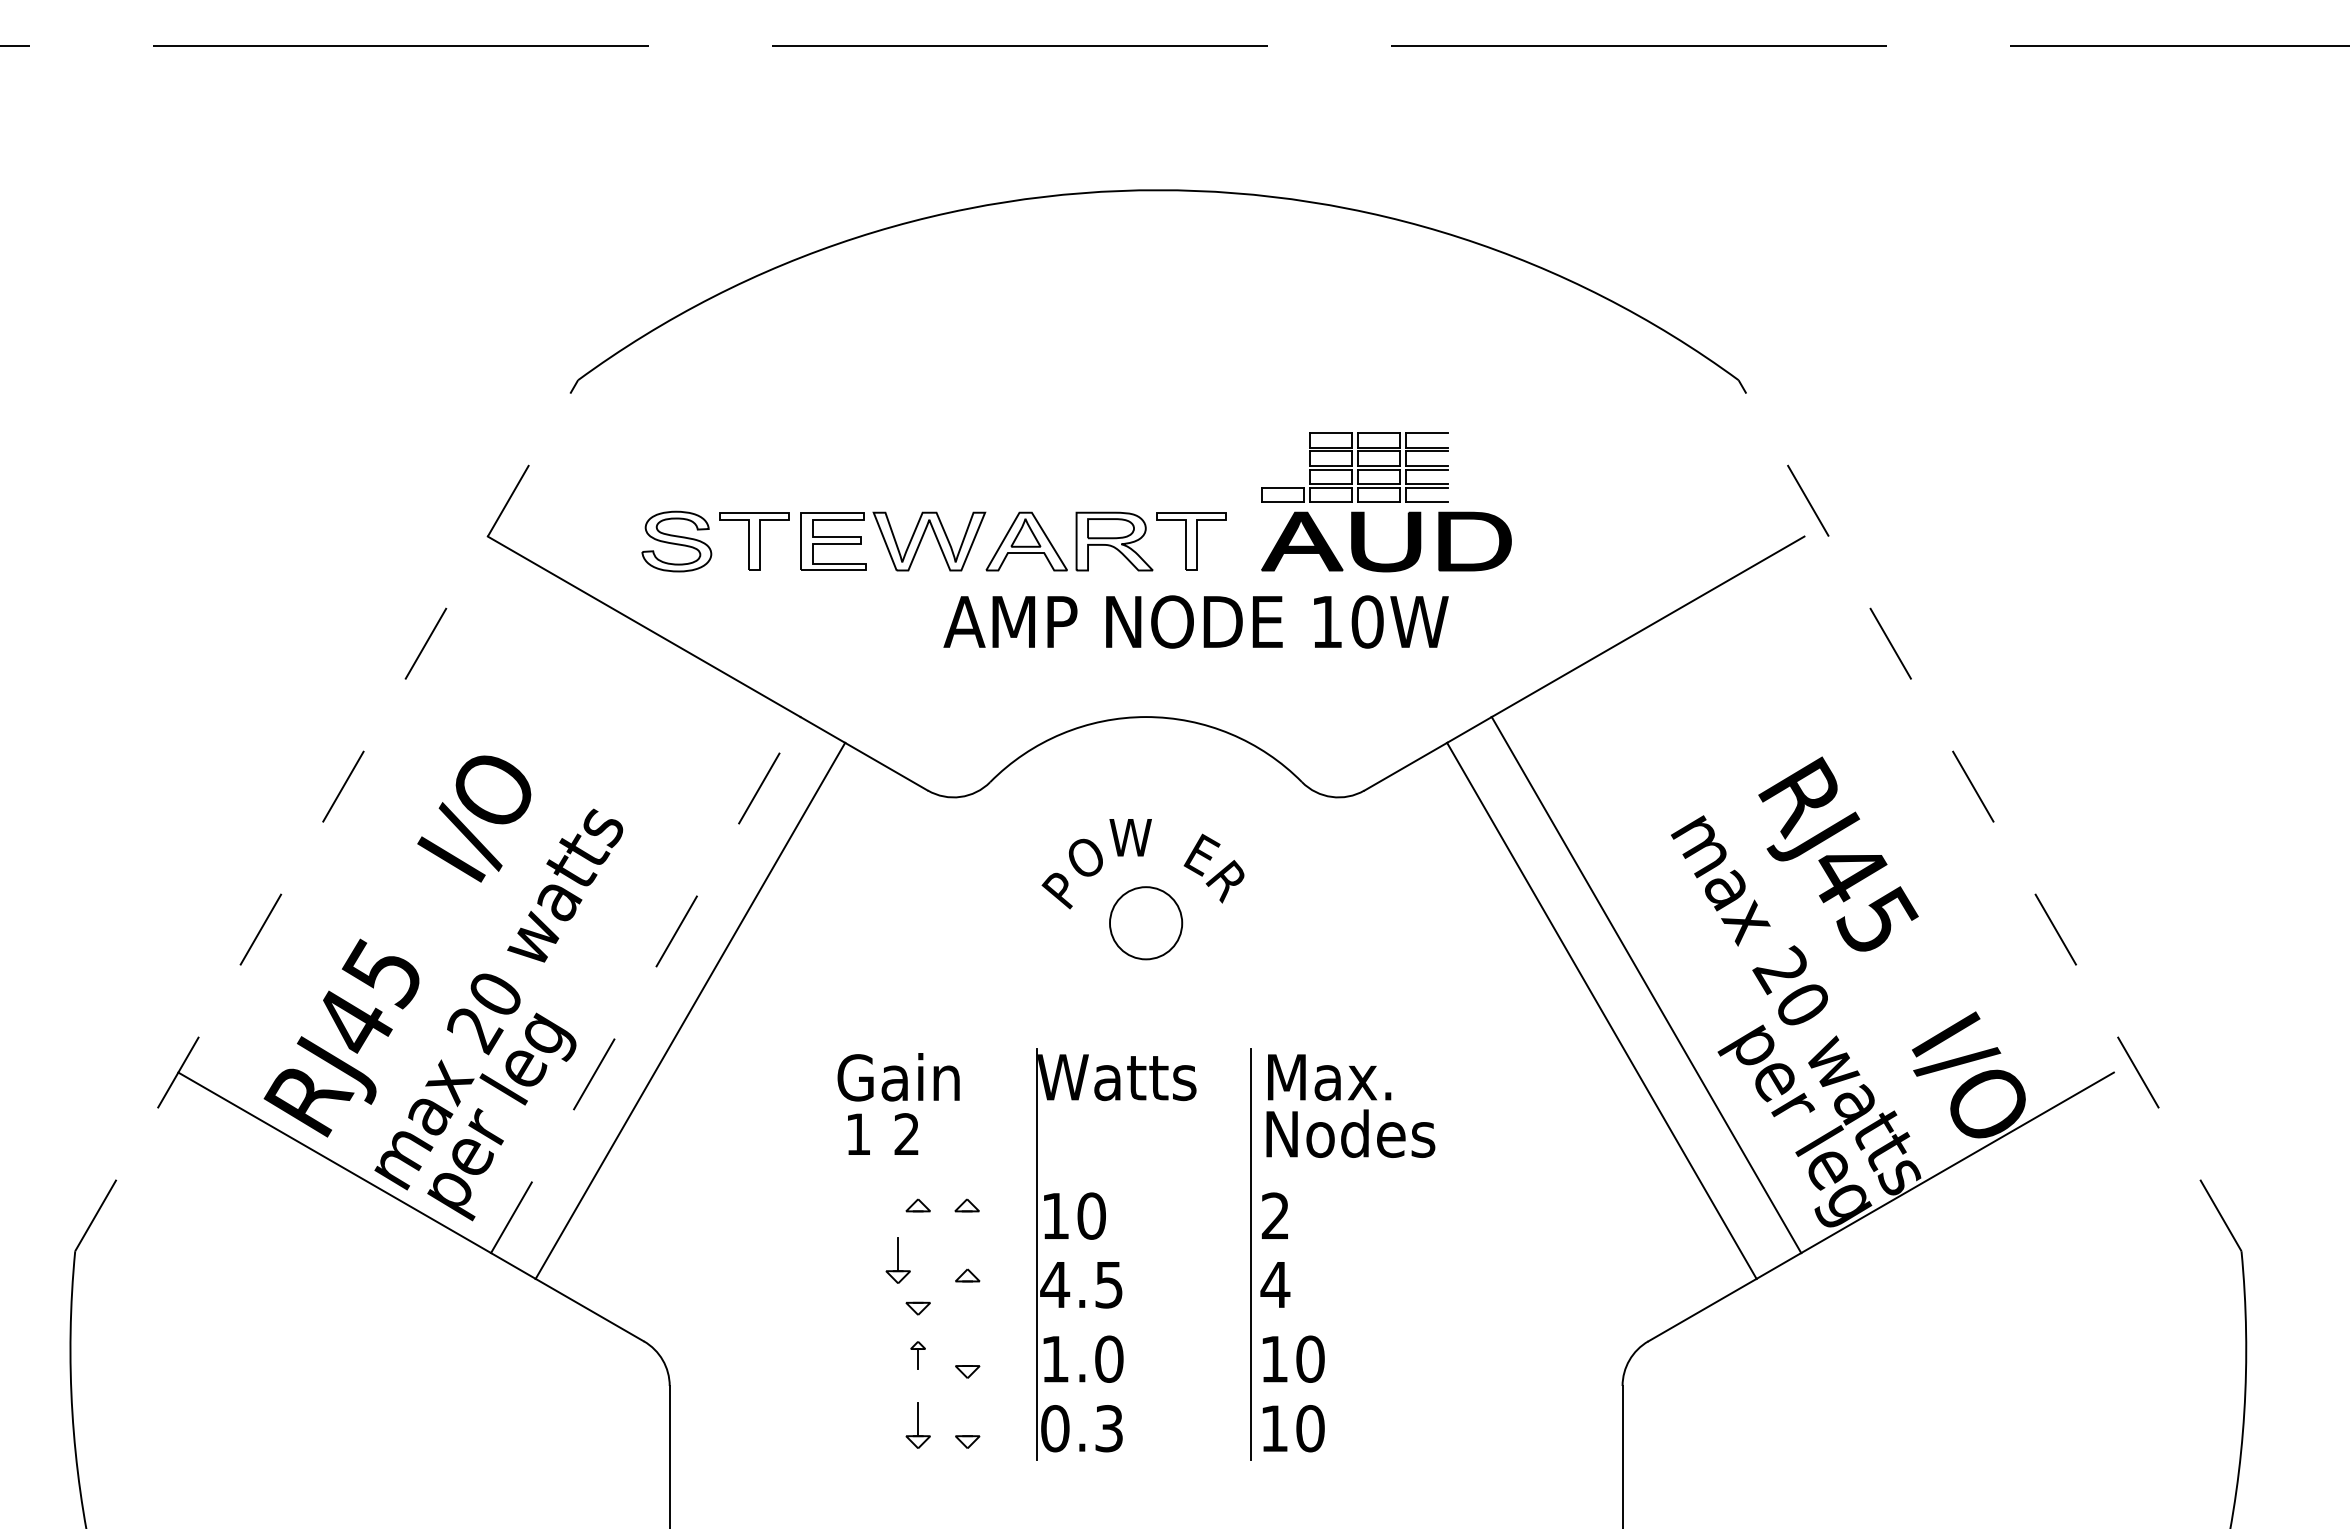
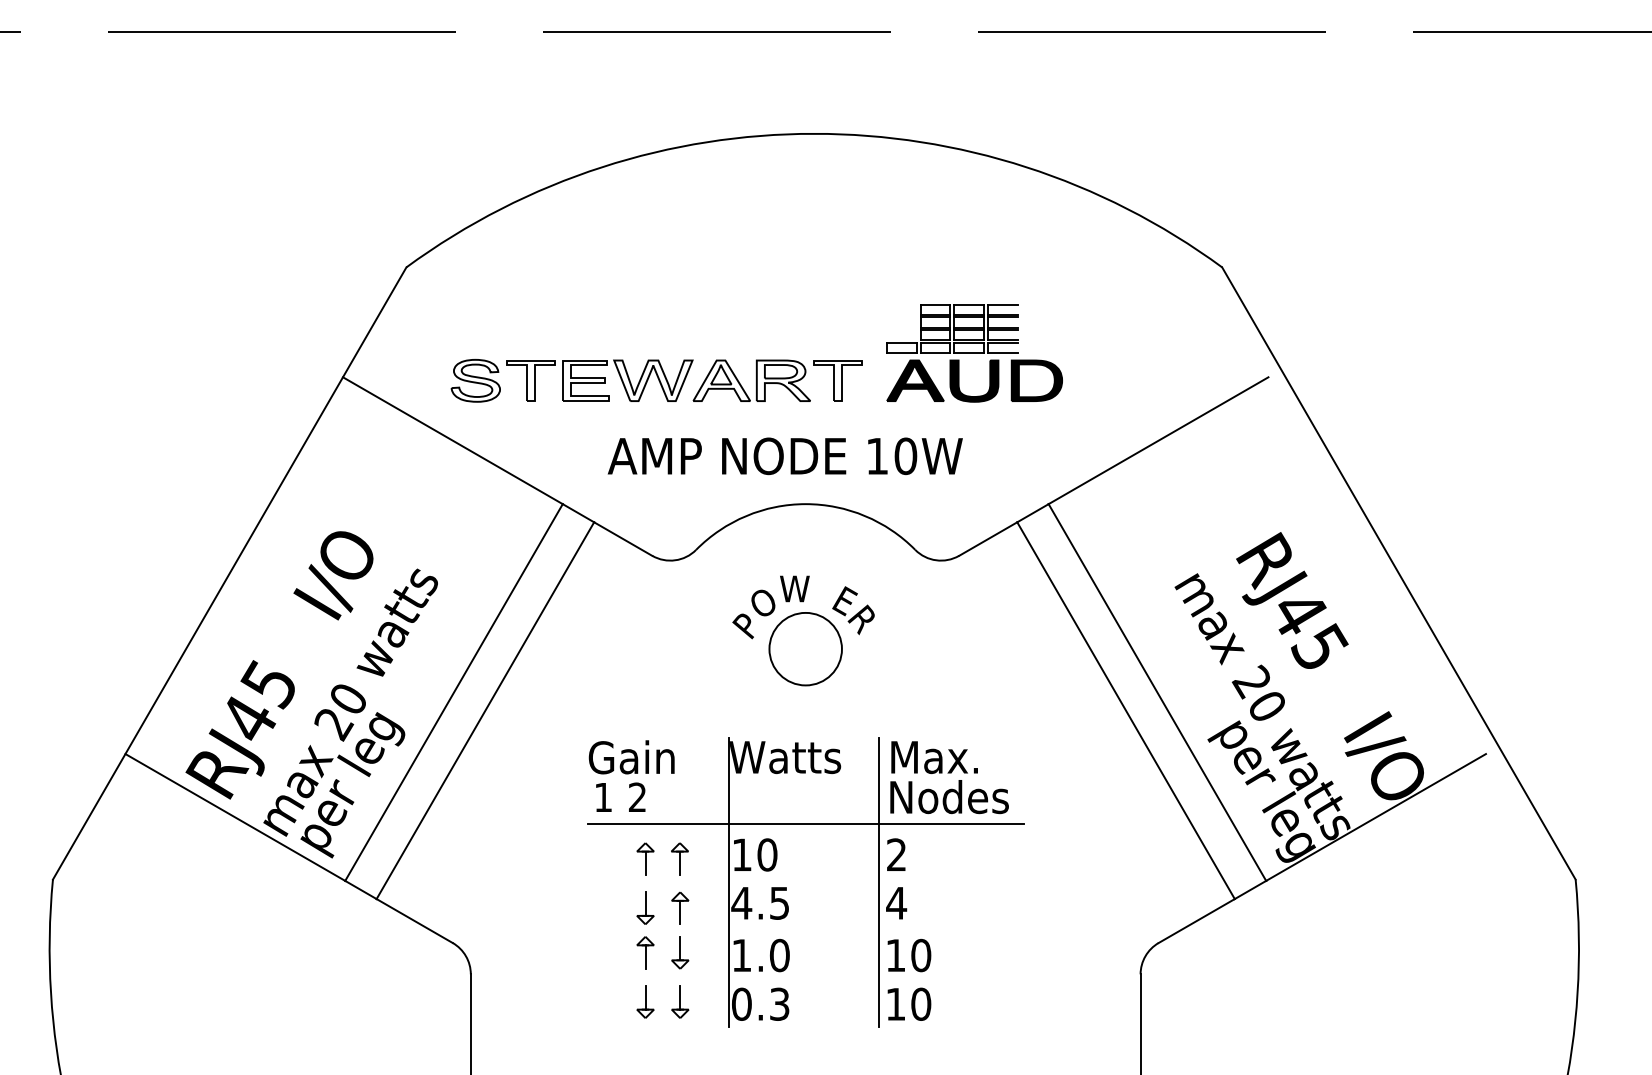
text: (1195, 621) -> (784, 455), moved
line: (326, 815) -> (229, 573), dashed -> solid
line: (1990, 815) -> (1399, 573), dashed -> solid
circle: (1145, 922) -> (805, 648), size x1.43
line: (646, 984) -> (454, 692), dashed -> solid
line: (1146, 1171) -> (805, 823), added
line: (918, 1227) -> (645, 862), added
line: (967, 1227) -> (680, 862), added
part: (897, 1260) -> (630, 886), removed
line: (918, 1285) -> (645, 903), added
line: (967, 1297) -> (680, 912), added
line: (967, 1349) -> (680, 948), added
part: (917, 1355) -> (645, 952), size x1.67
line: (967, 1419) -> (680, 997), added

